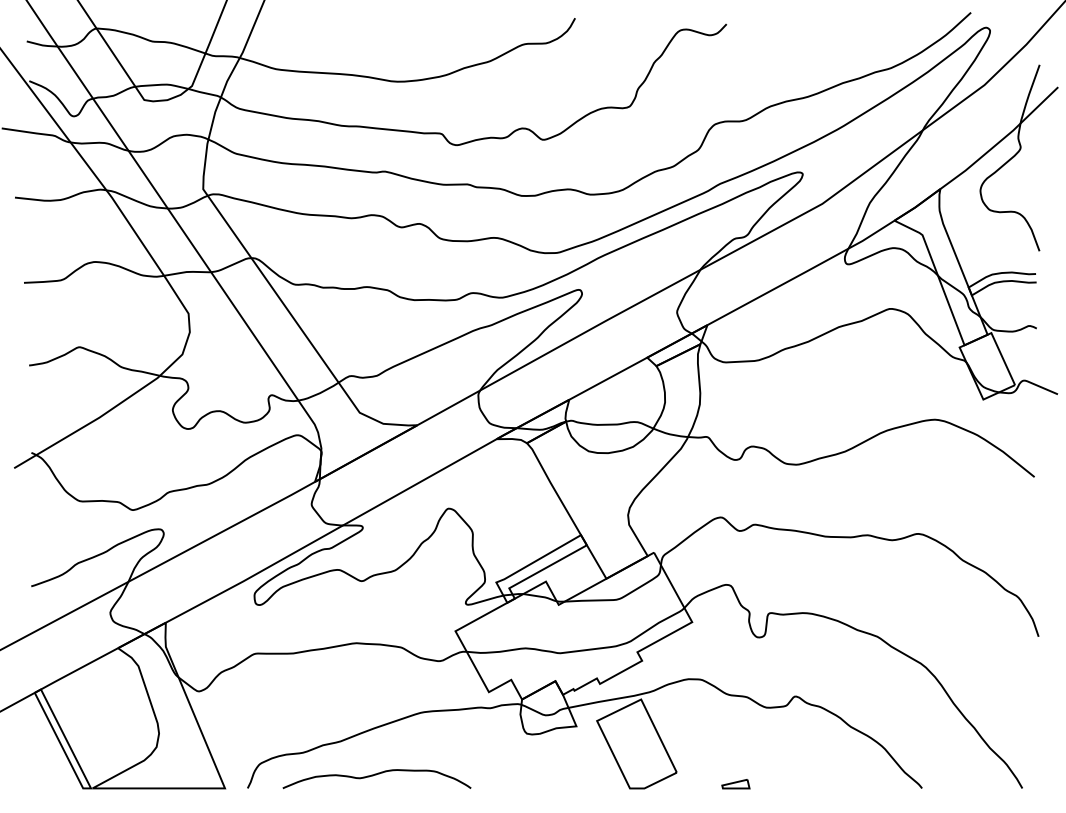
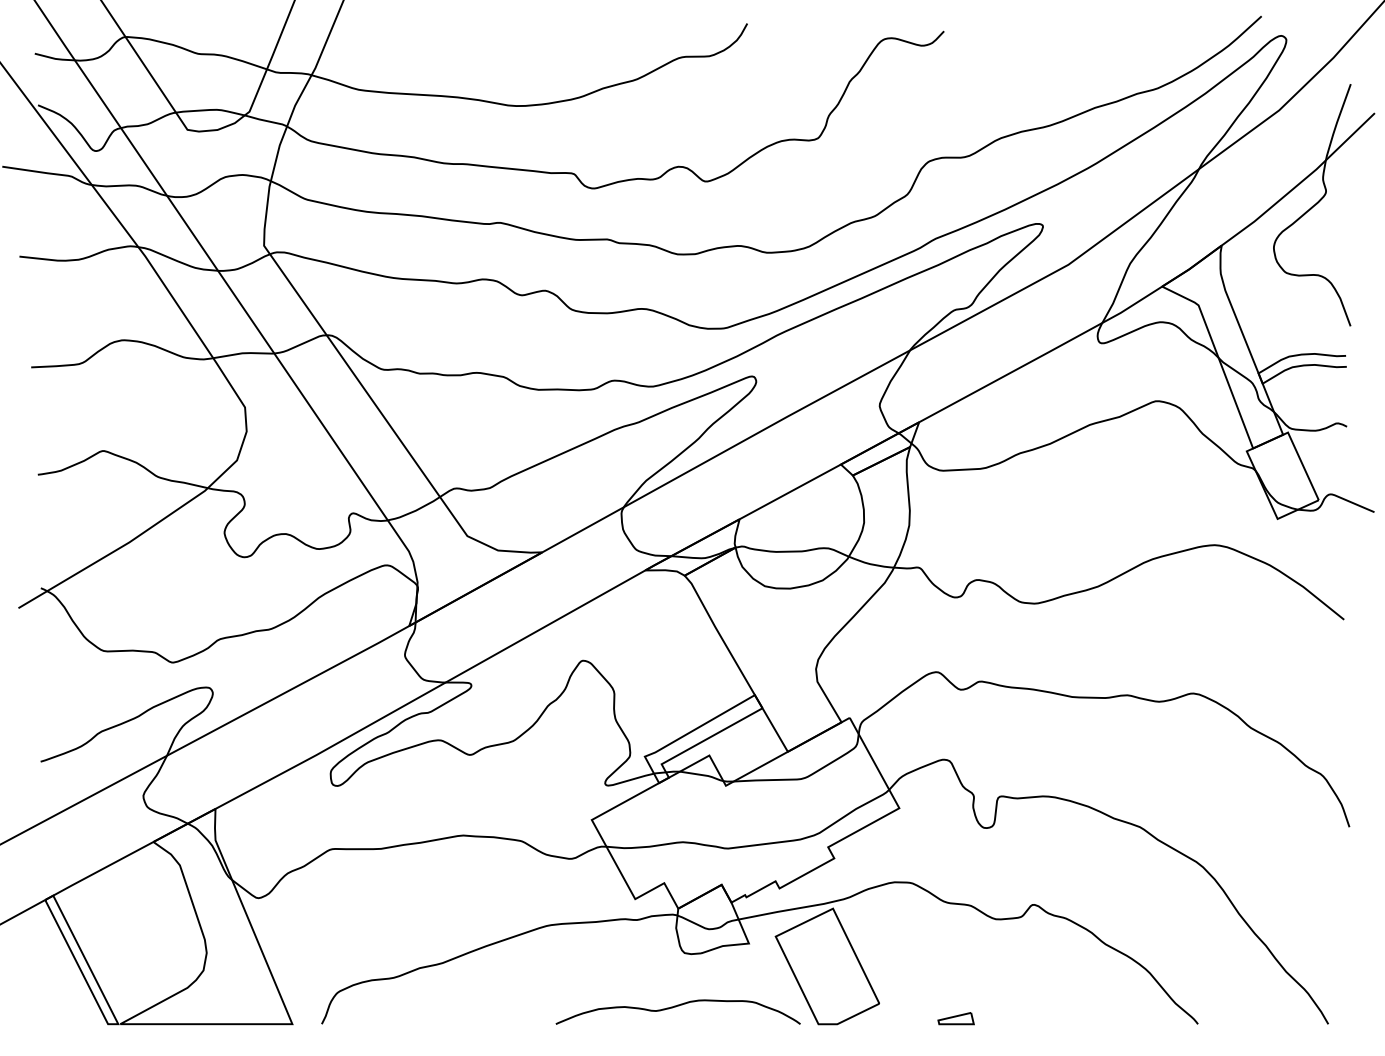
curve: (376, 775) -> (677, 1007), moved

